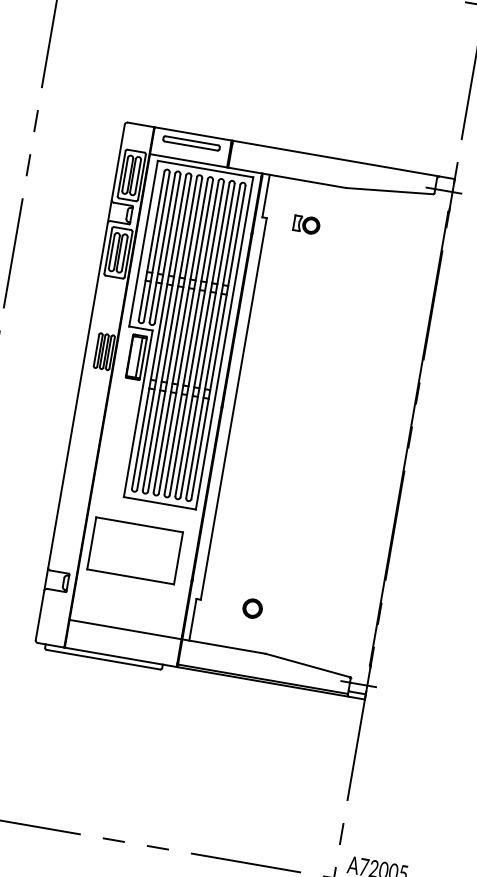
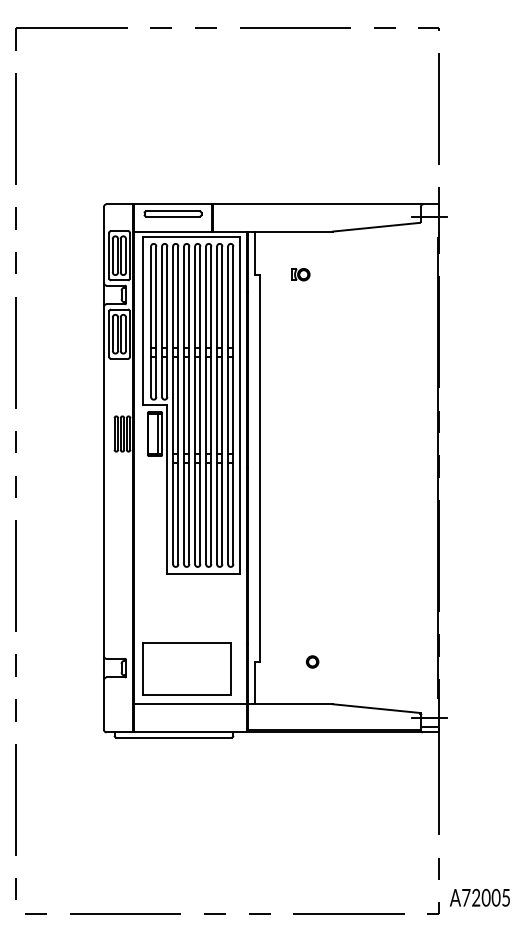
part: (306, 224) -> (300, 274), size x0.71
part: (134, 550) -> (186, 668), moved
part: (252, 608) -> (312, 661), size x0.62

